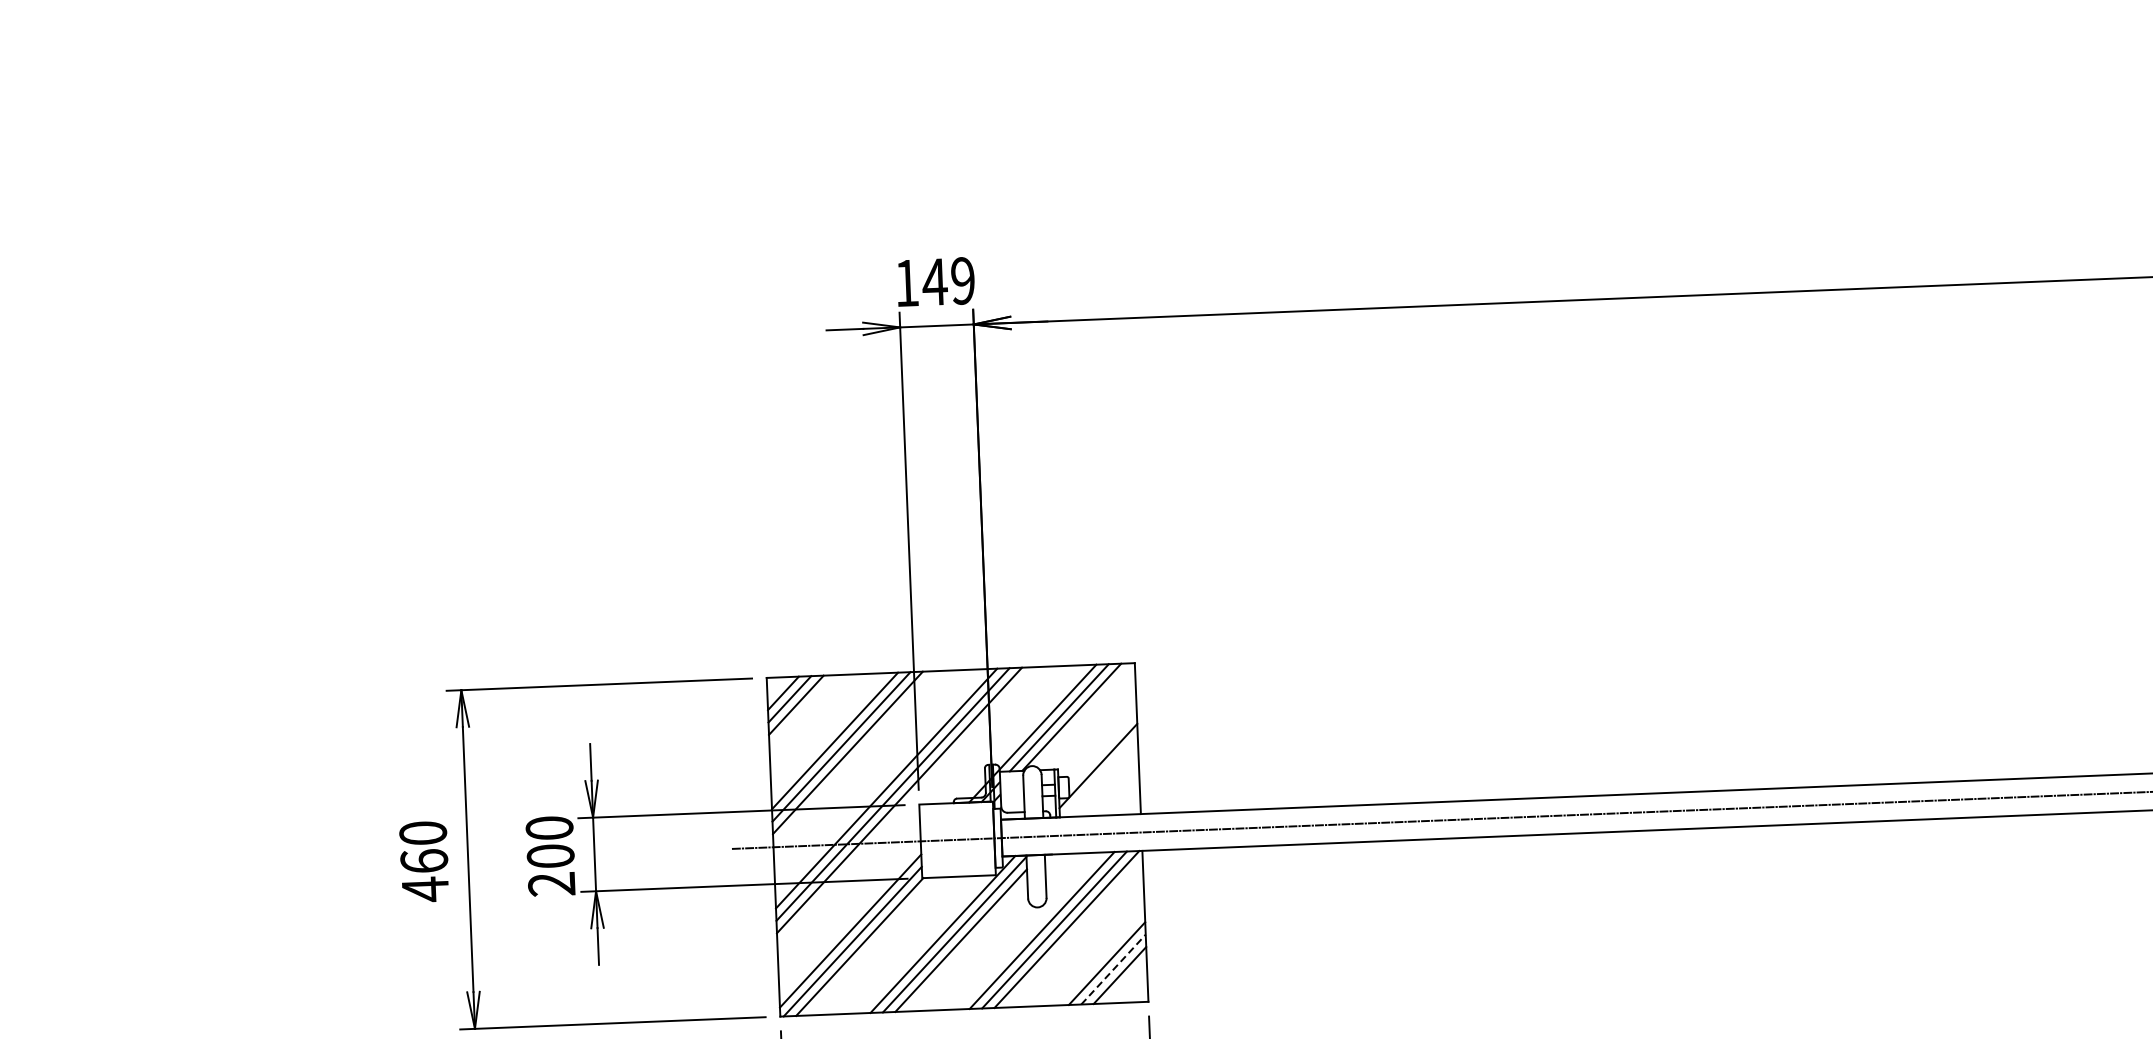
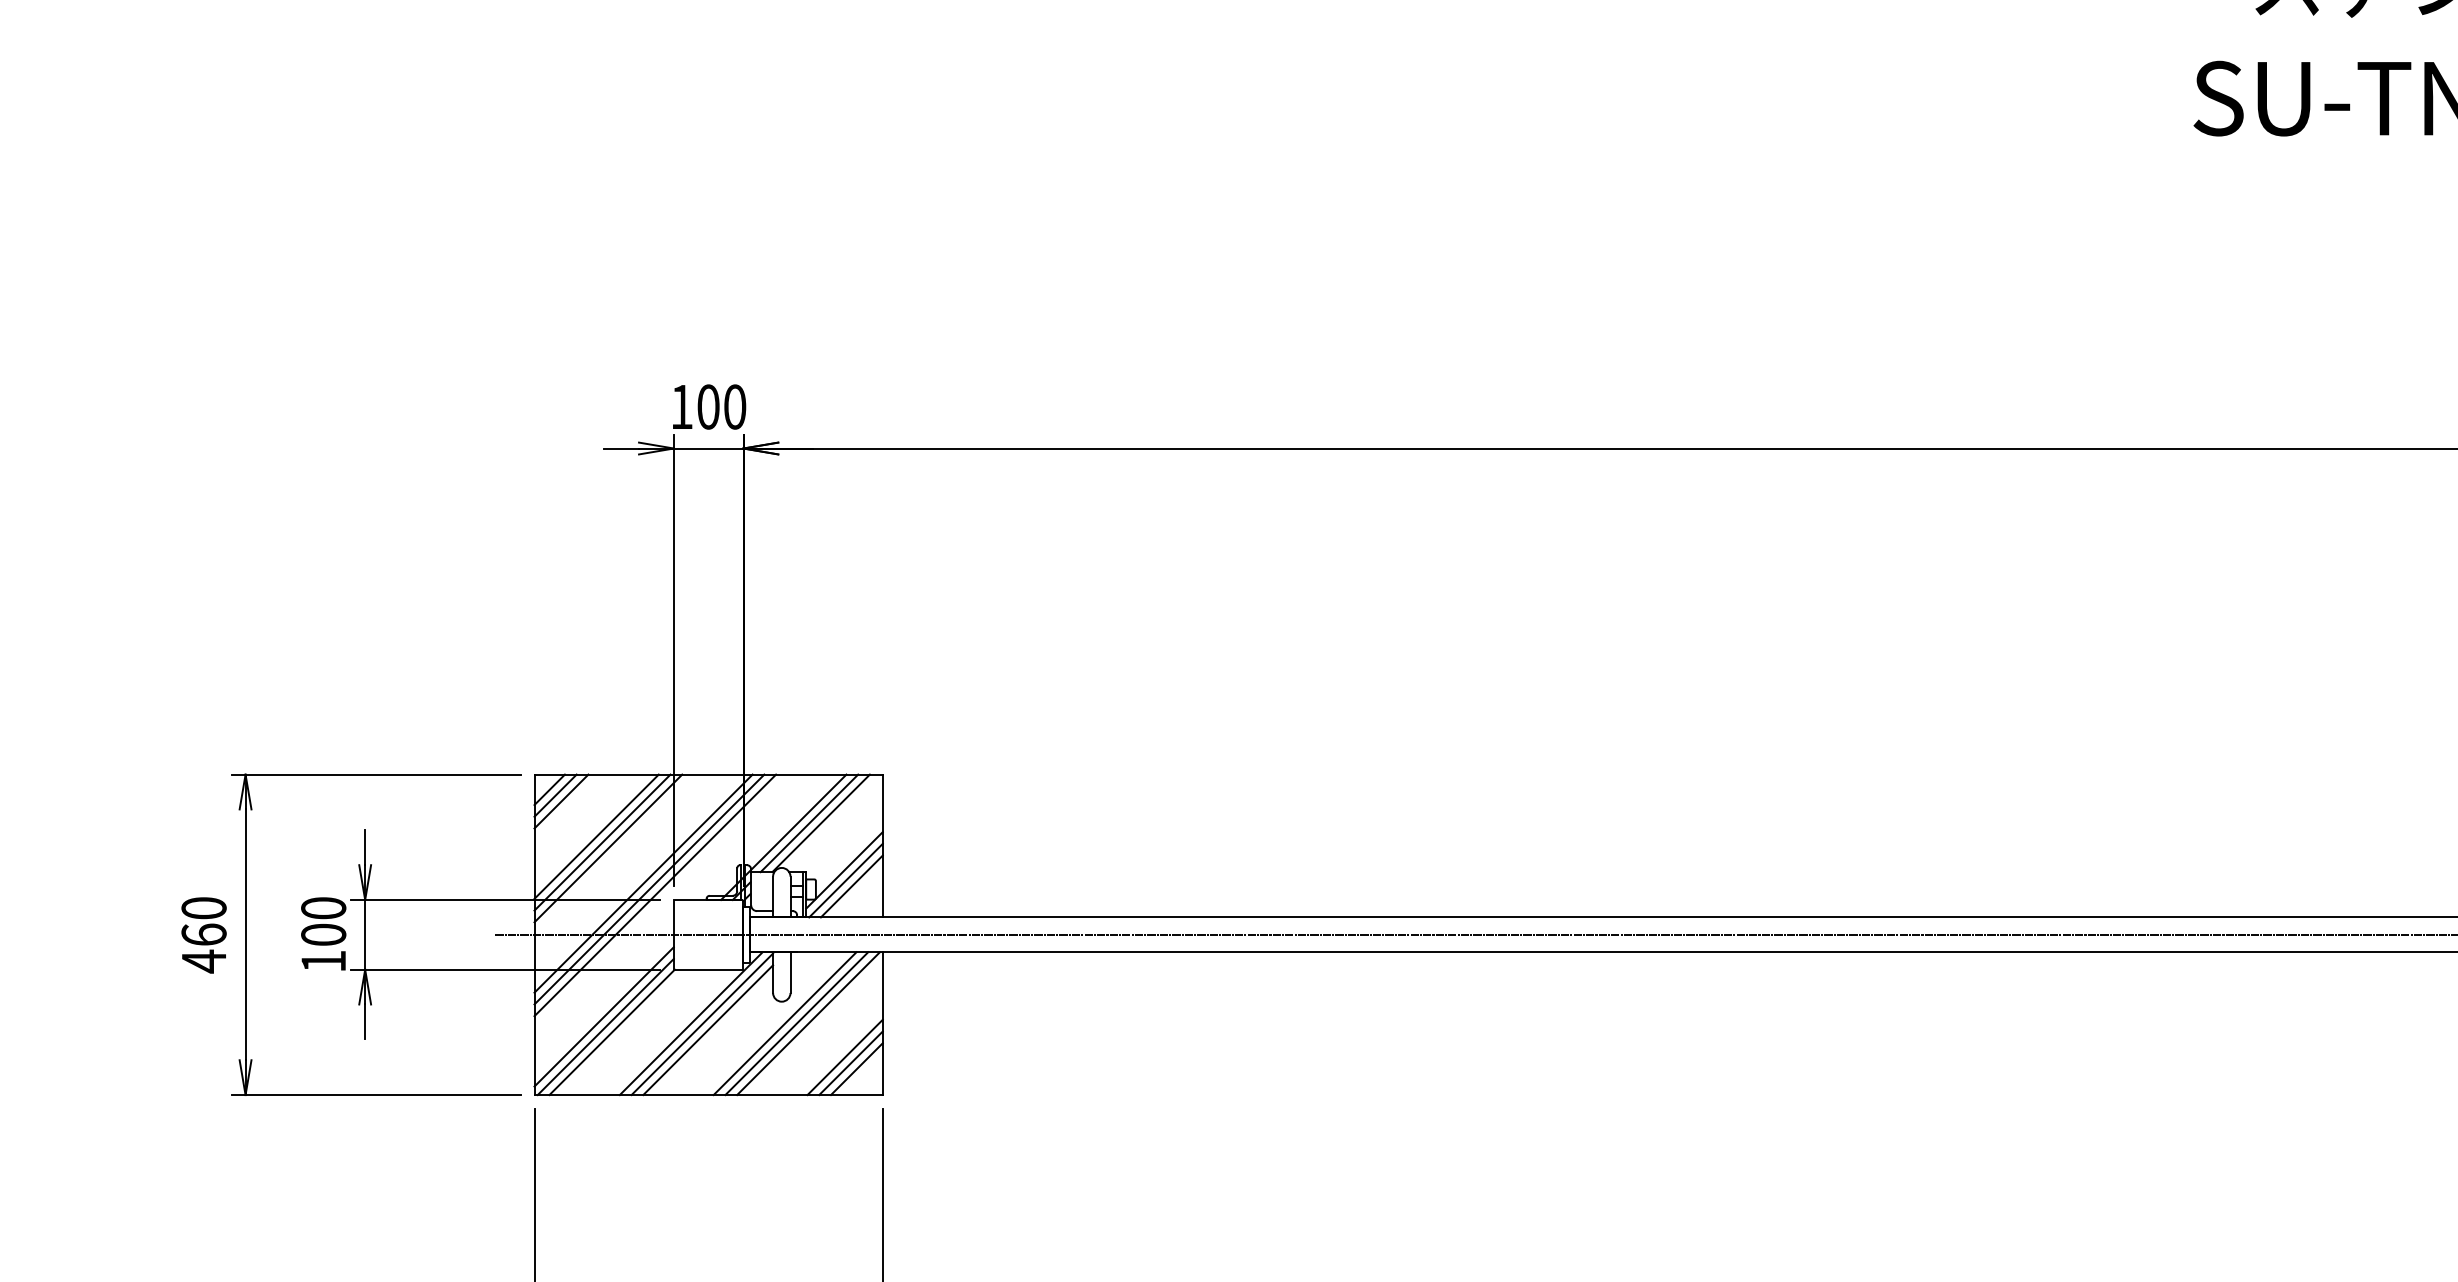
text: (948, 280) -> (721, 406), 149 -> 100
line: (1099, 776) -> (845, 880), added
line: (1106, 782) -> (851, 886), added
text: (551, 884) -> (323, 961), 200 -> 100
line: (1114, 969) -> (851, 1063), dashed -> solid

